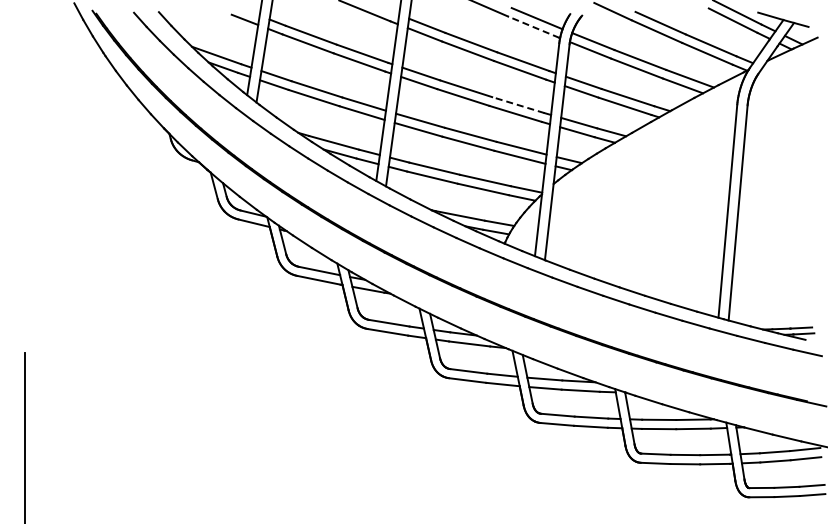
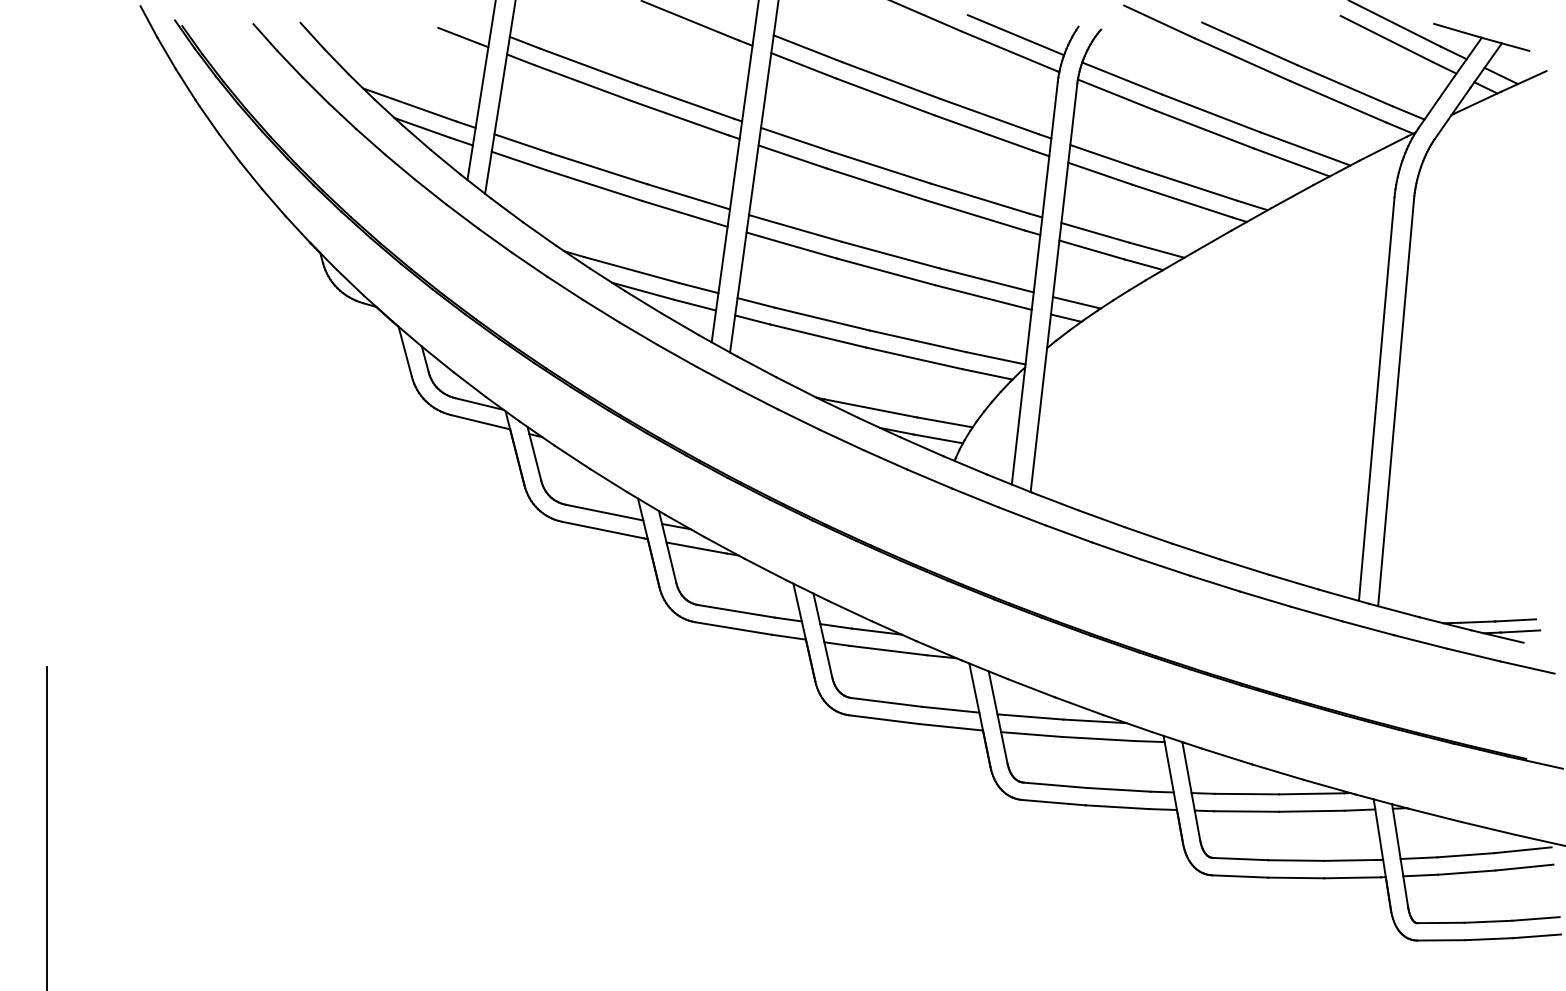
line: (533, 27) -> (1009, 51), dashed -> solid
line: (517, 104) -> (978, 197), dashed -> solid

